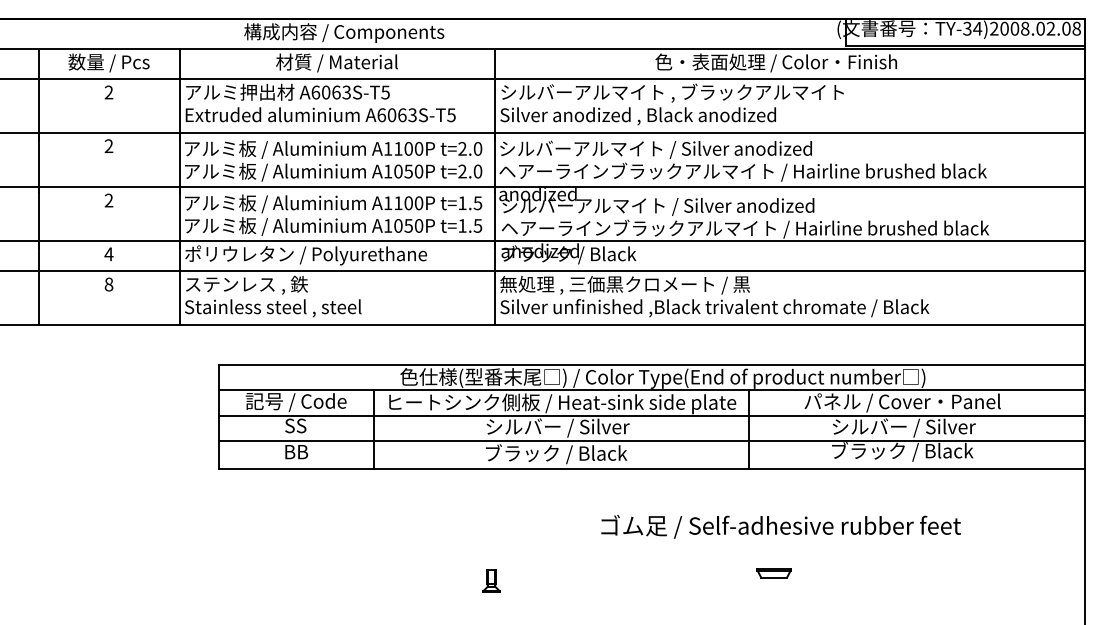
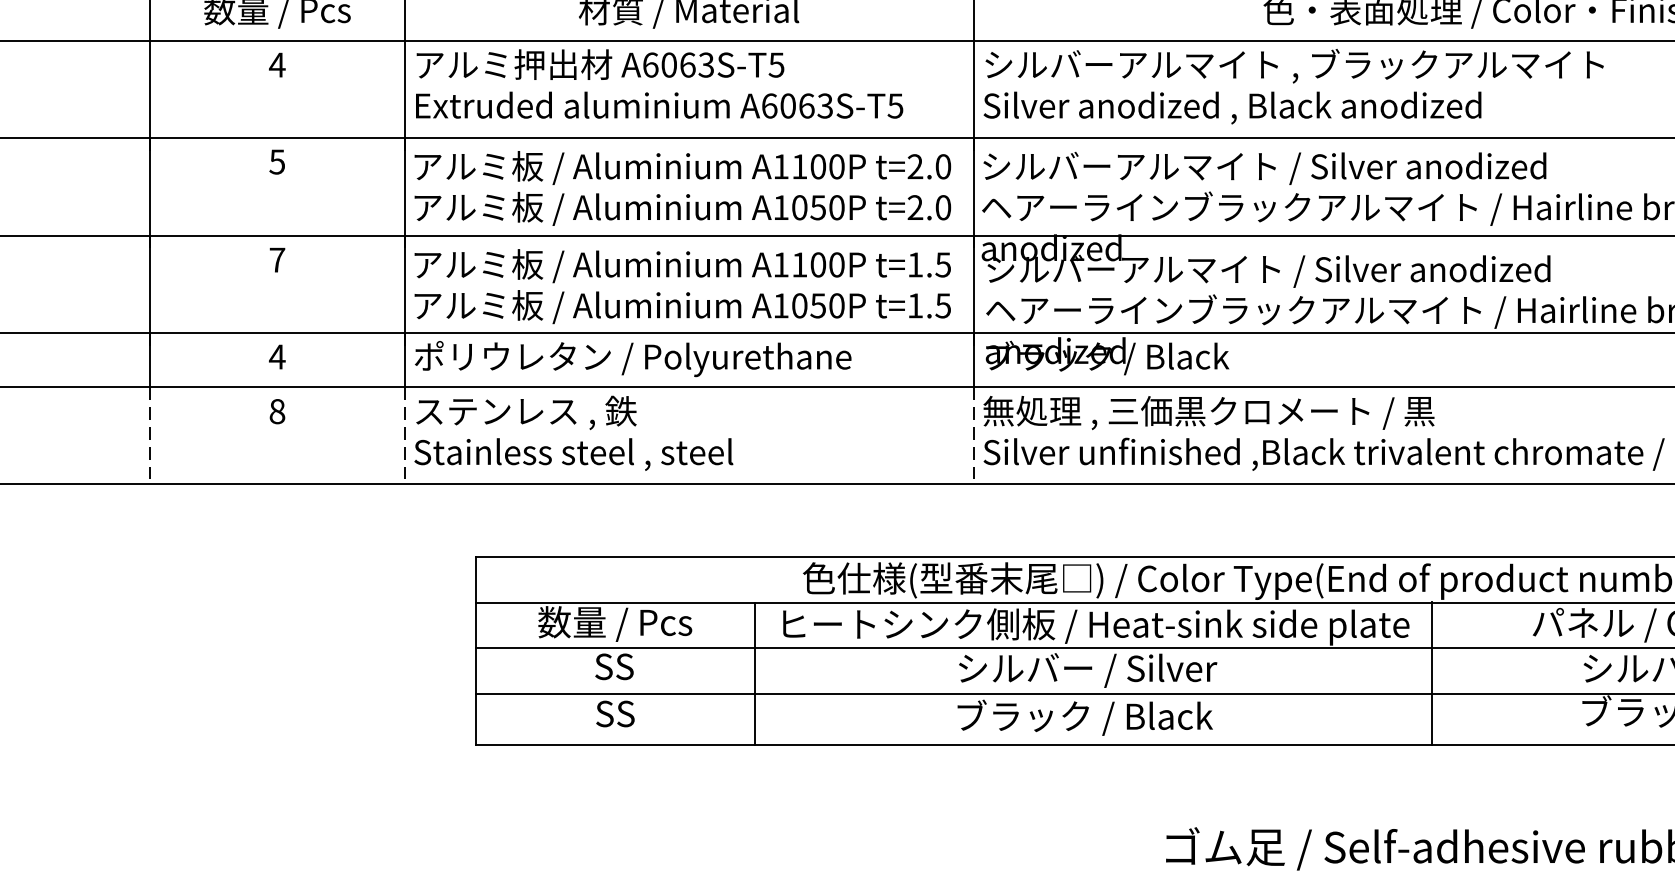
text: (108, 92) -> (276, 64), 2 -> 4
text: (108, 146) -> (276, 162), 2 -> 5
text: (108, 200) -> (276, 259), 2 -> 7
line: (38, 298) -> (150, 436), solid -> dashed
line: (179, 298) -> (404, 436), solid -> dashed
line: (494, 298) -> (973, 436), solid -> dashed
text: (295, 402) -> (613, 624), 記号 / Code -> 数量 / Pcs
text: (296, 451) -> (615, 712), BB -> SS

